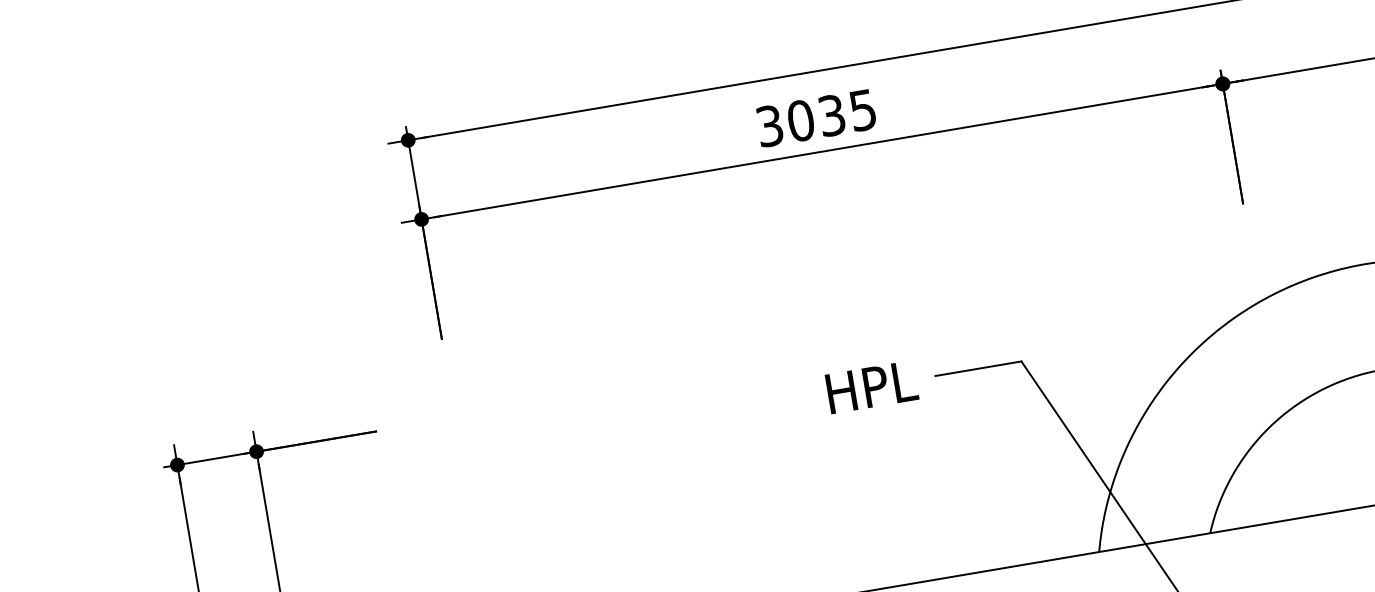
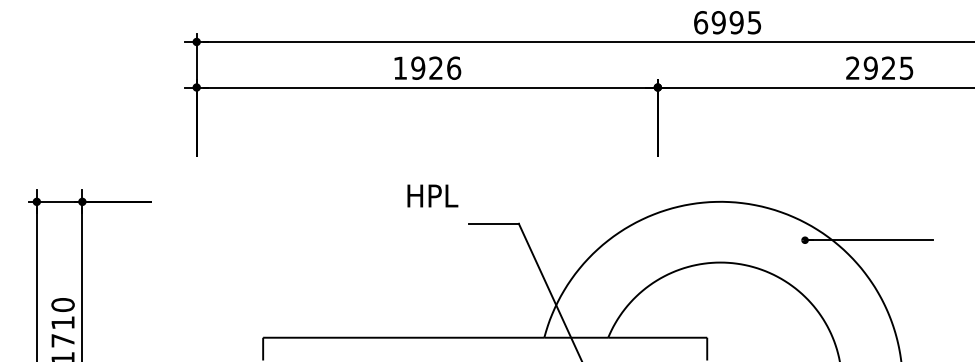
text: (816, 116) -> (427, 67), 3035 -> 1926
text: (871, 386) -> (432, 195), moved

